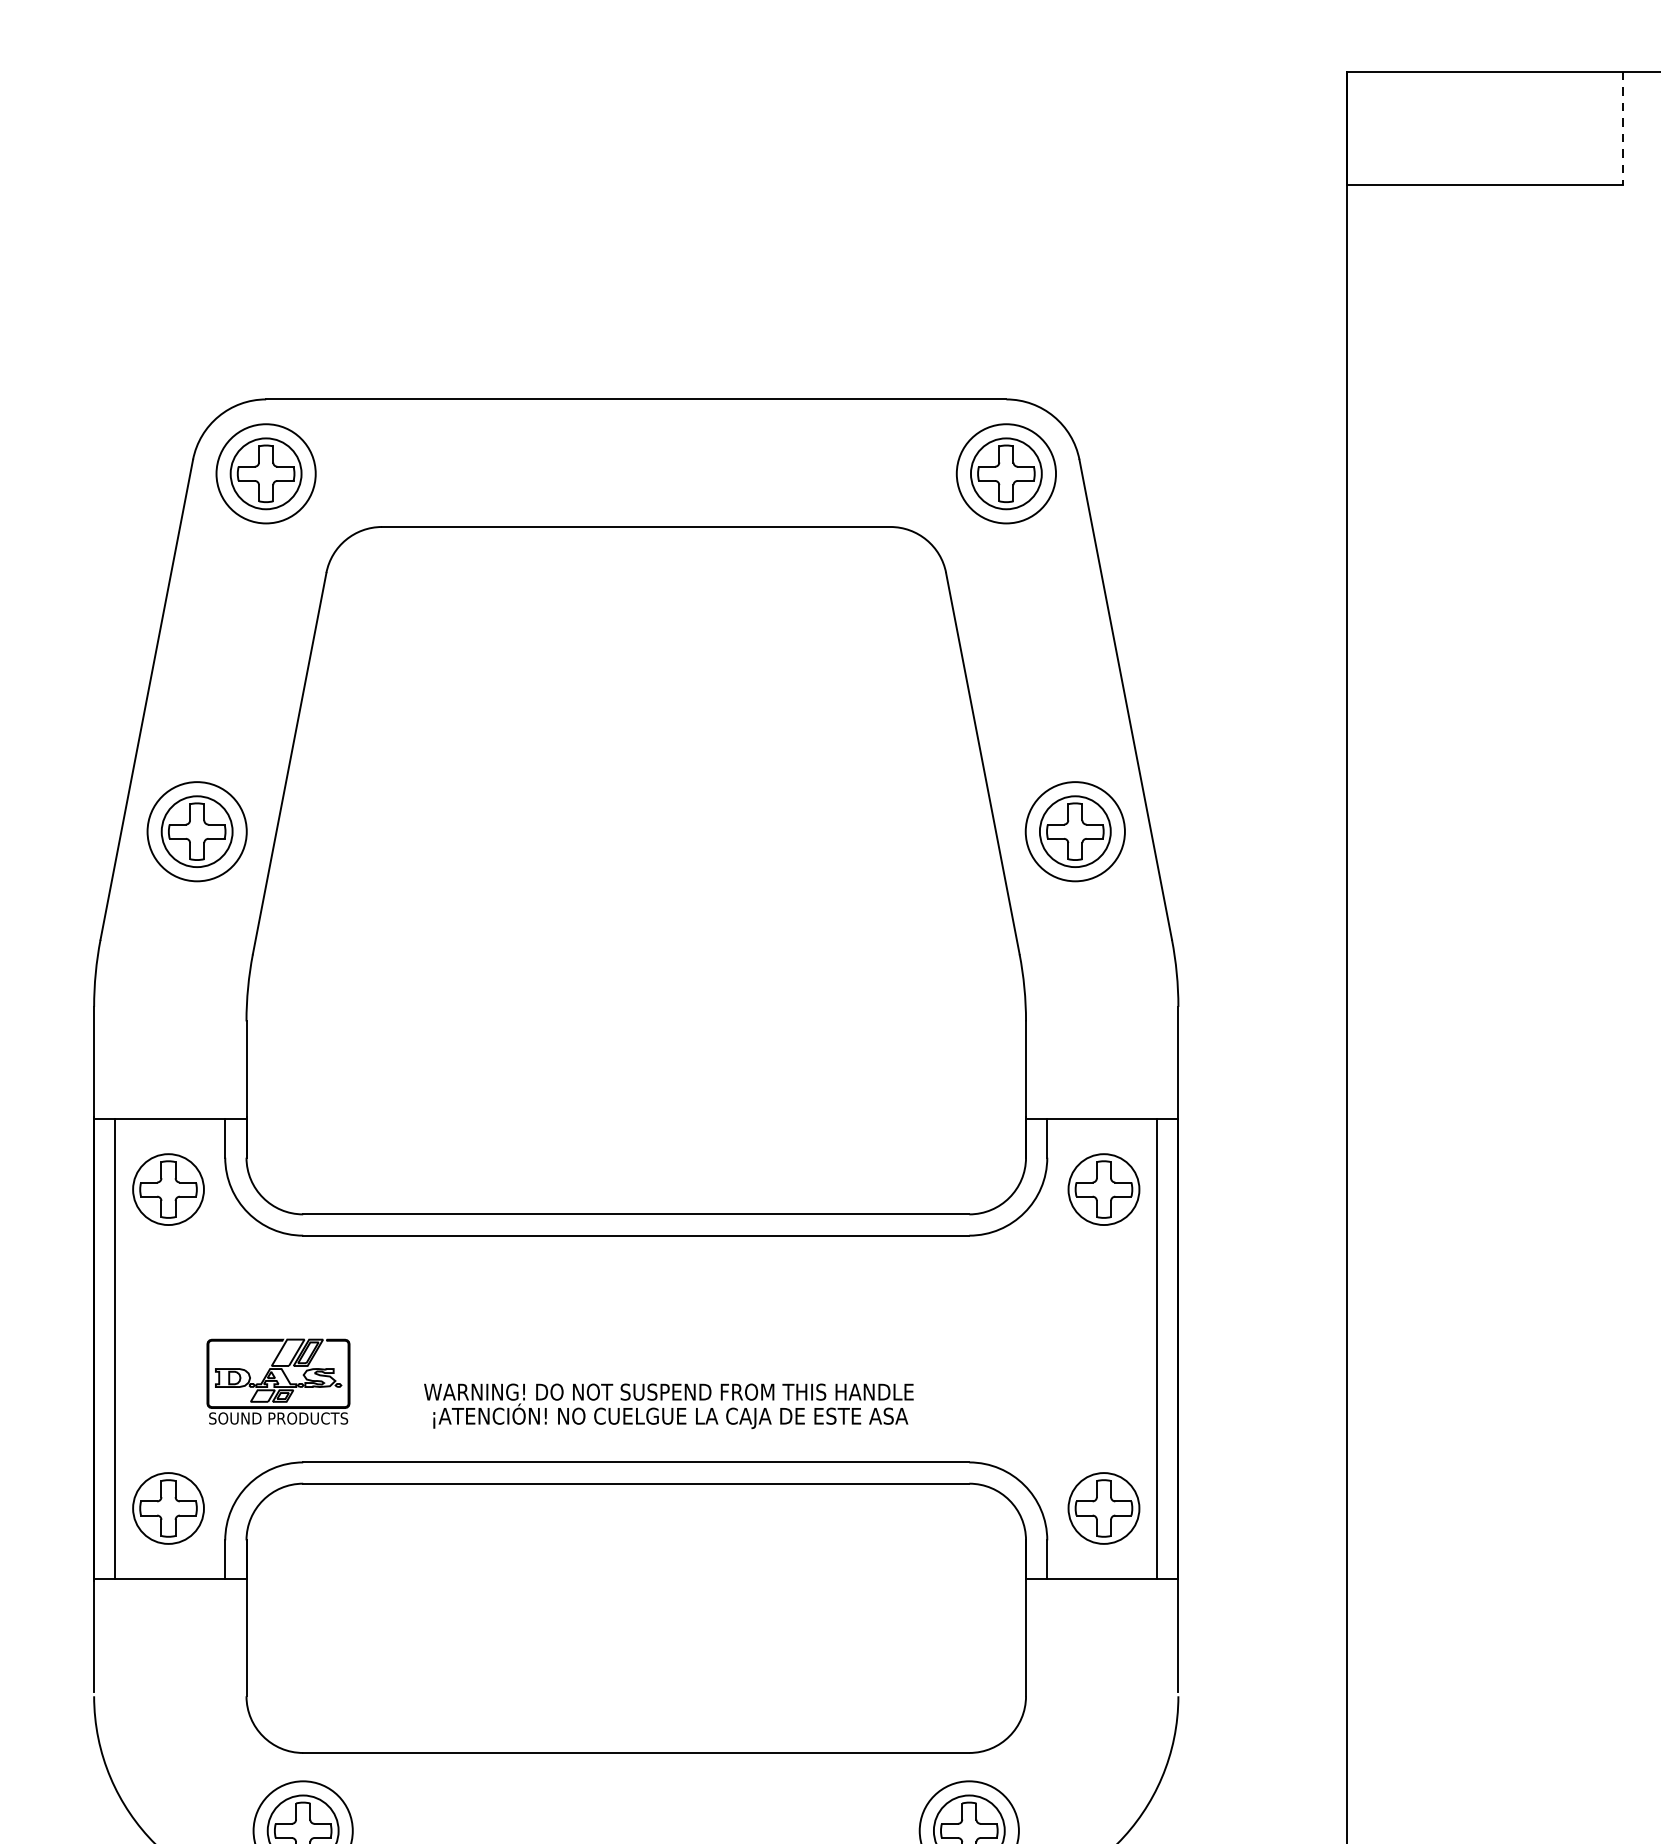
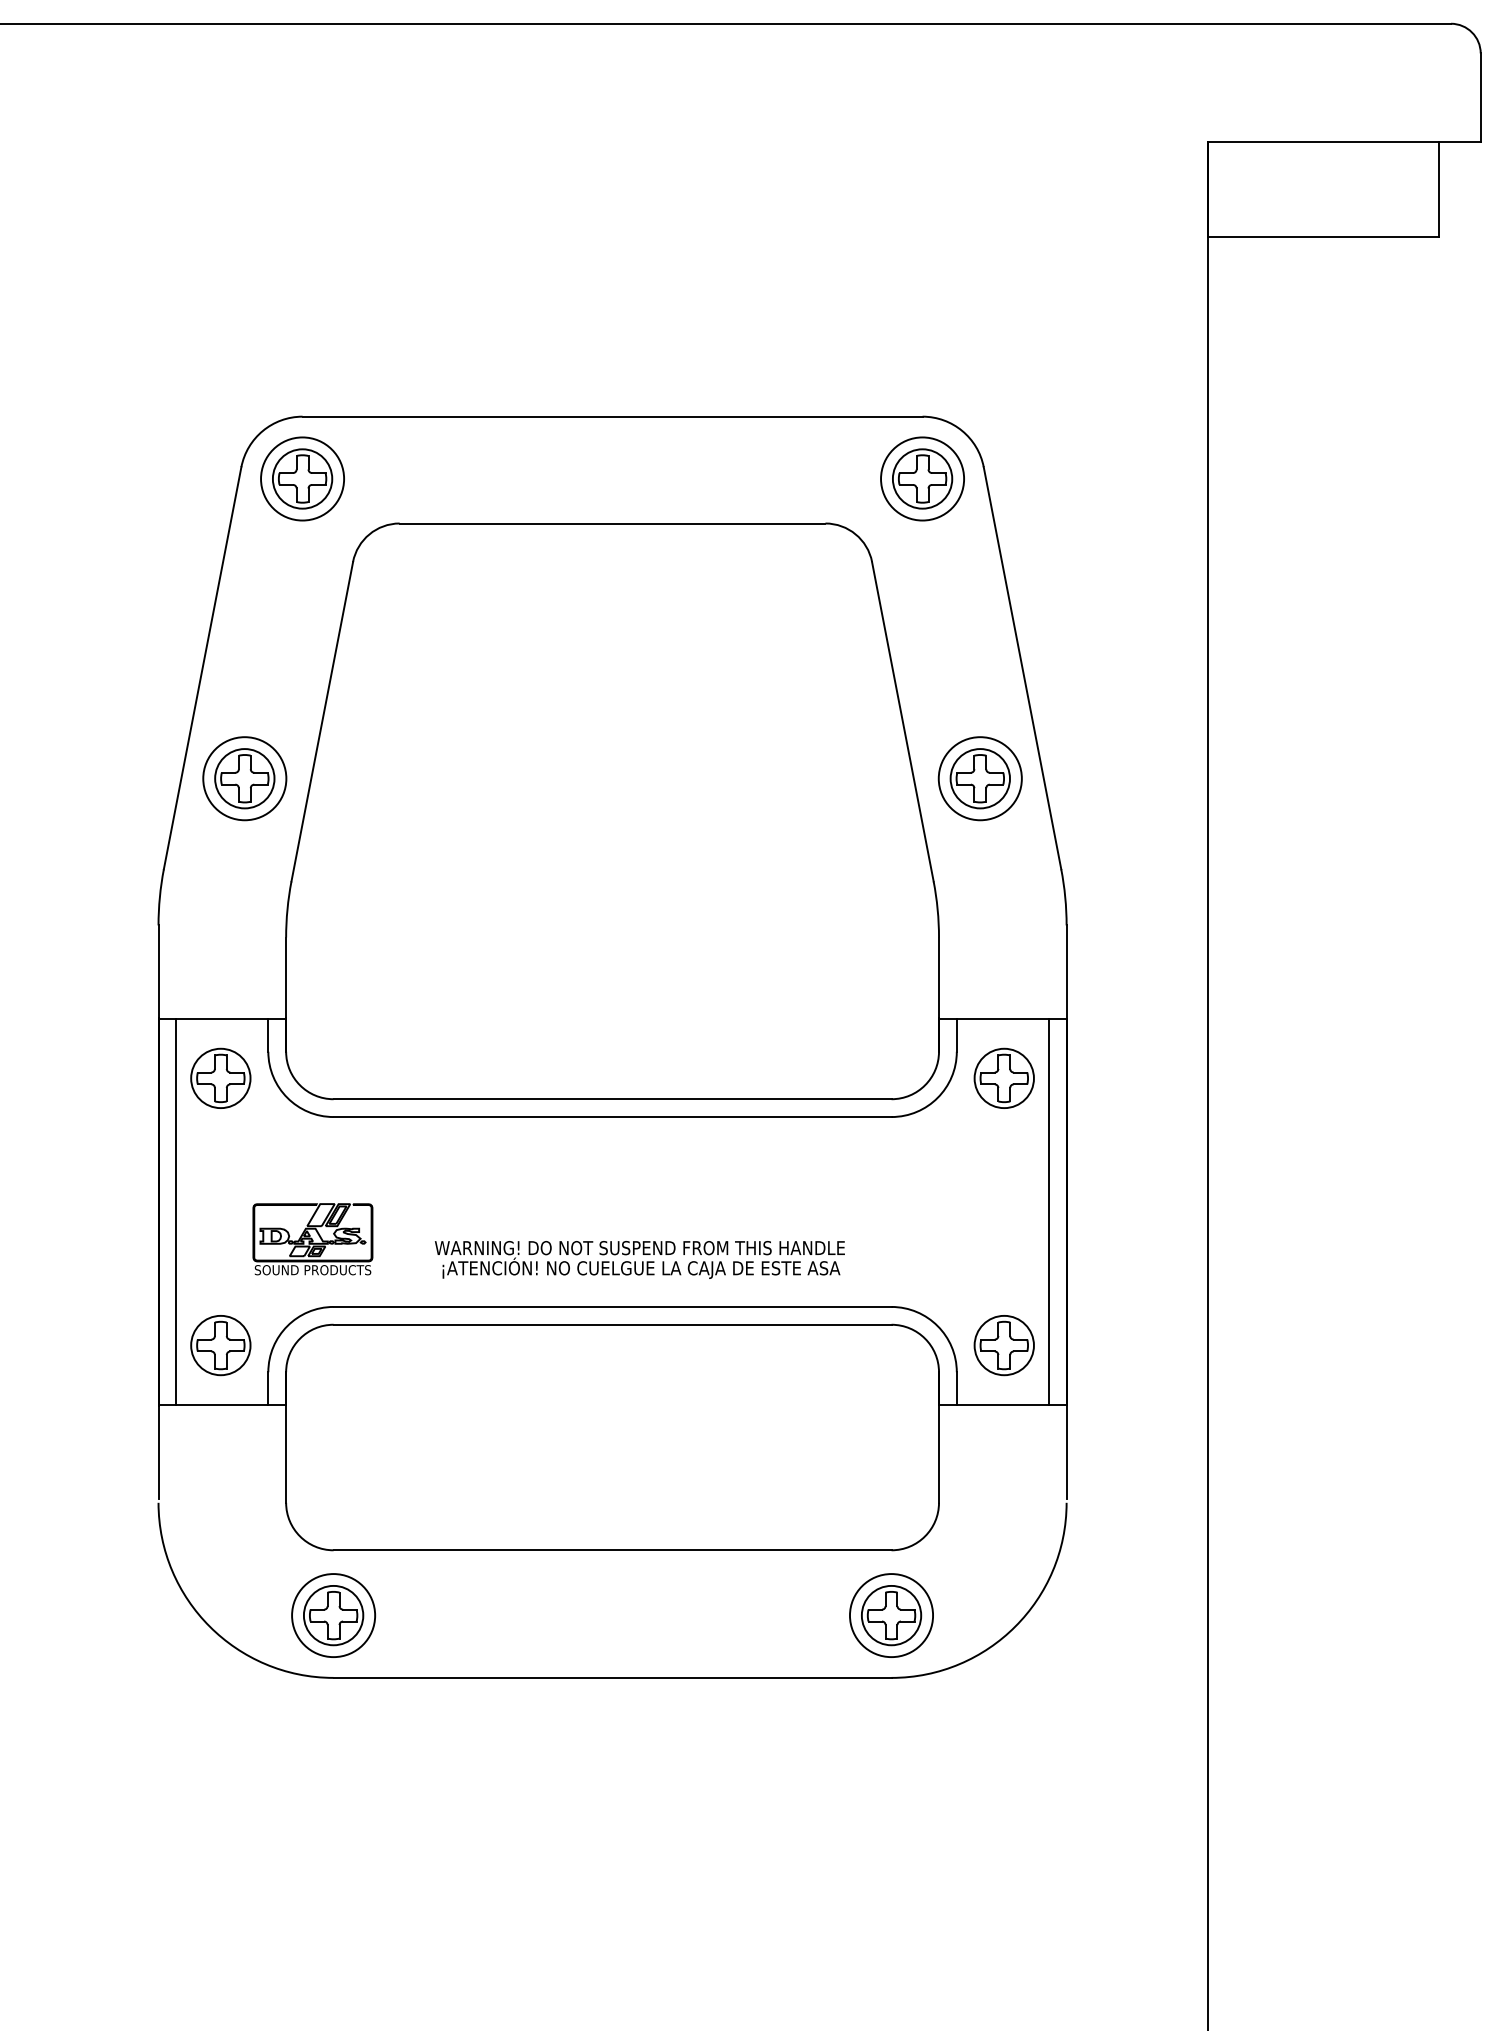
line: (1623, 129) -> (1439, 190), dashed -> solid

